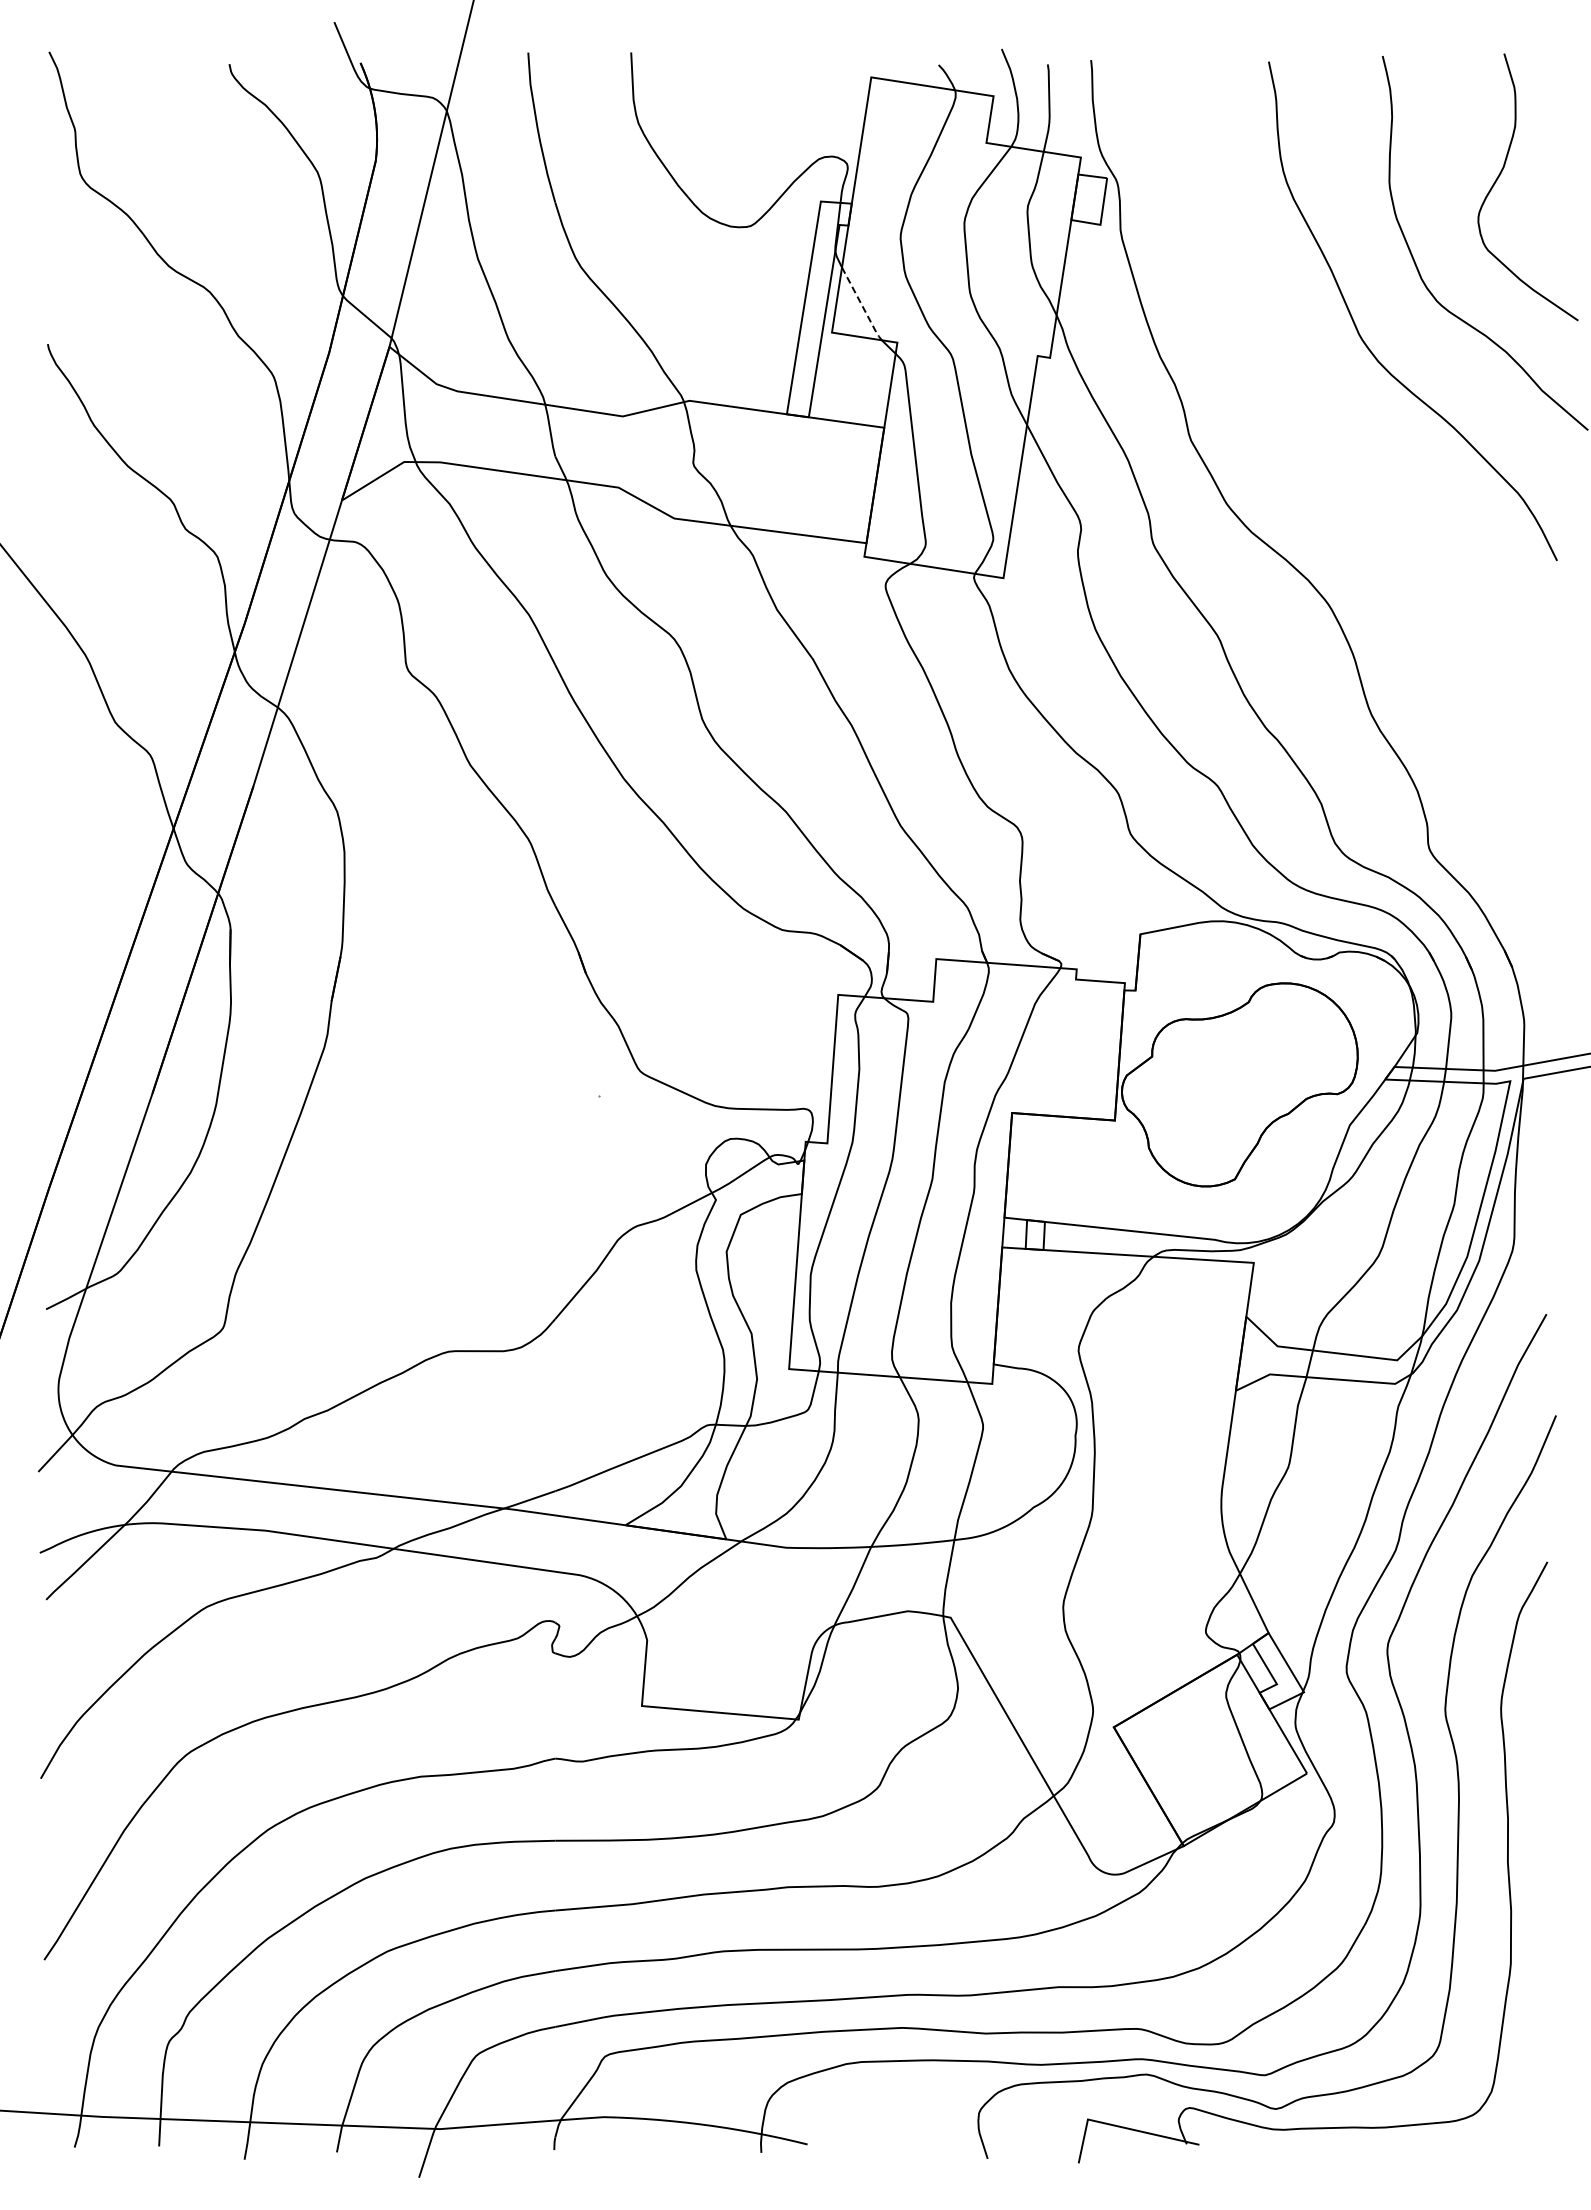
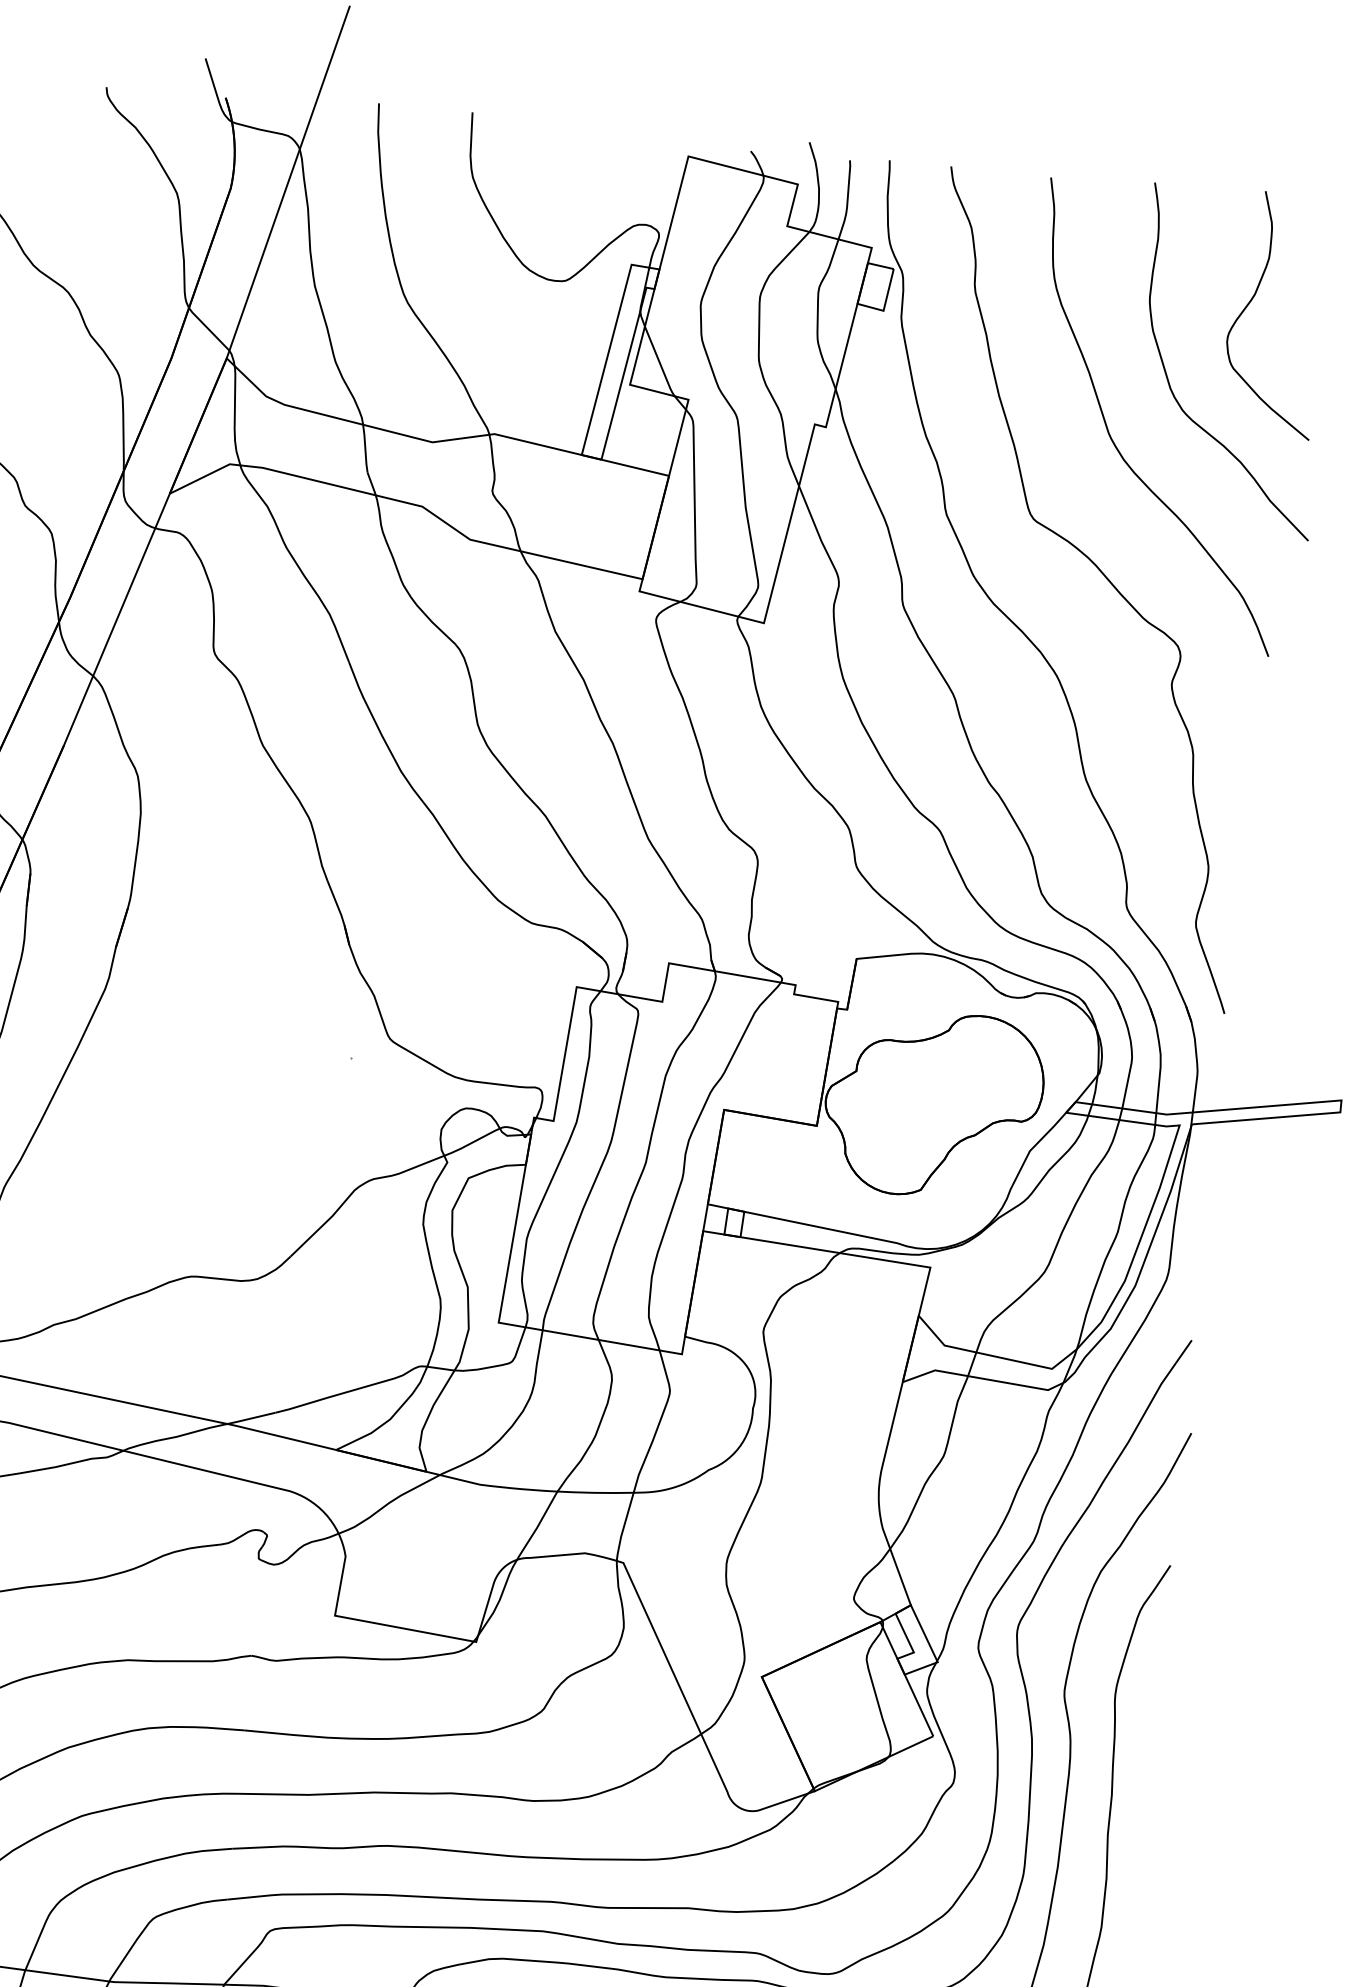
line: (861, 305) -> (659, 362), dashed -> solid
curve: (1366, 488) -> (1101, 574), added

